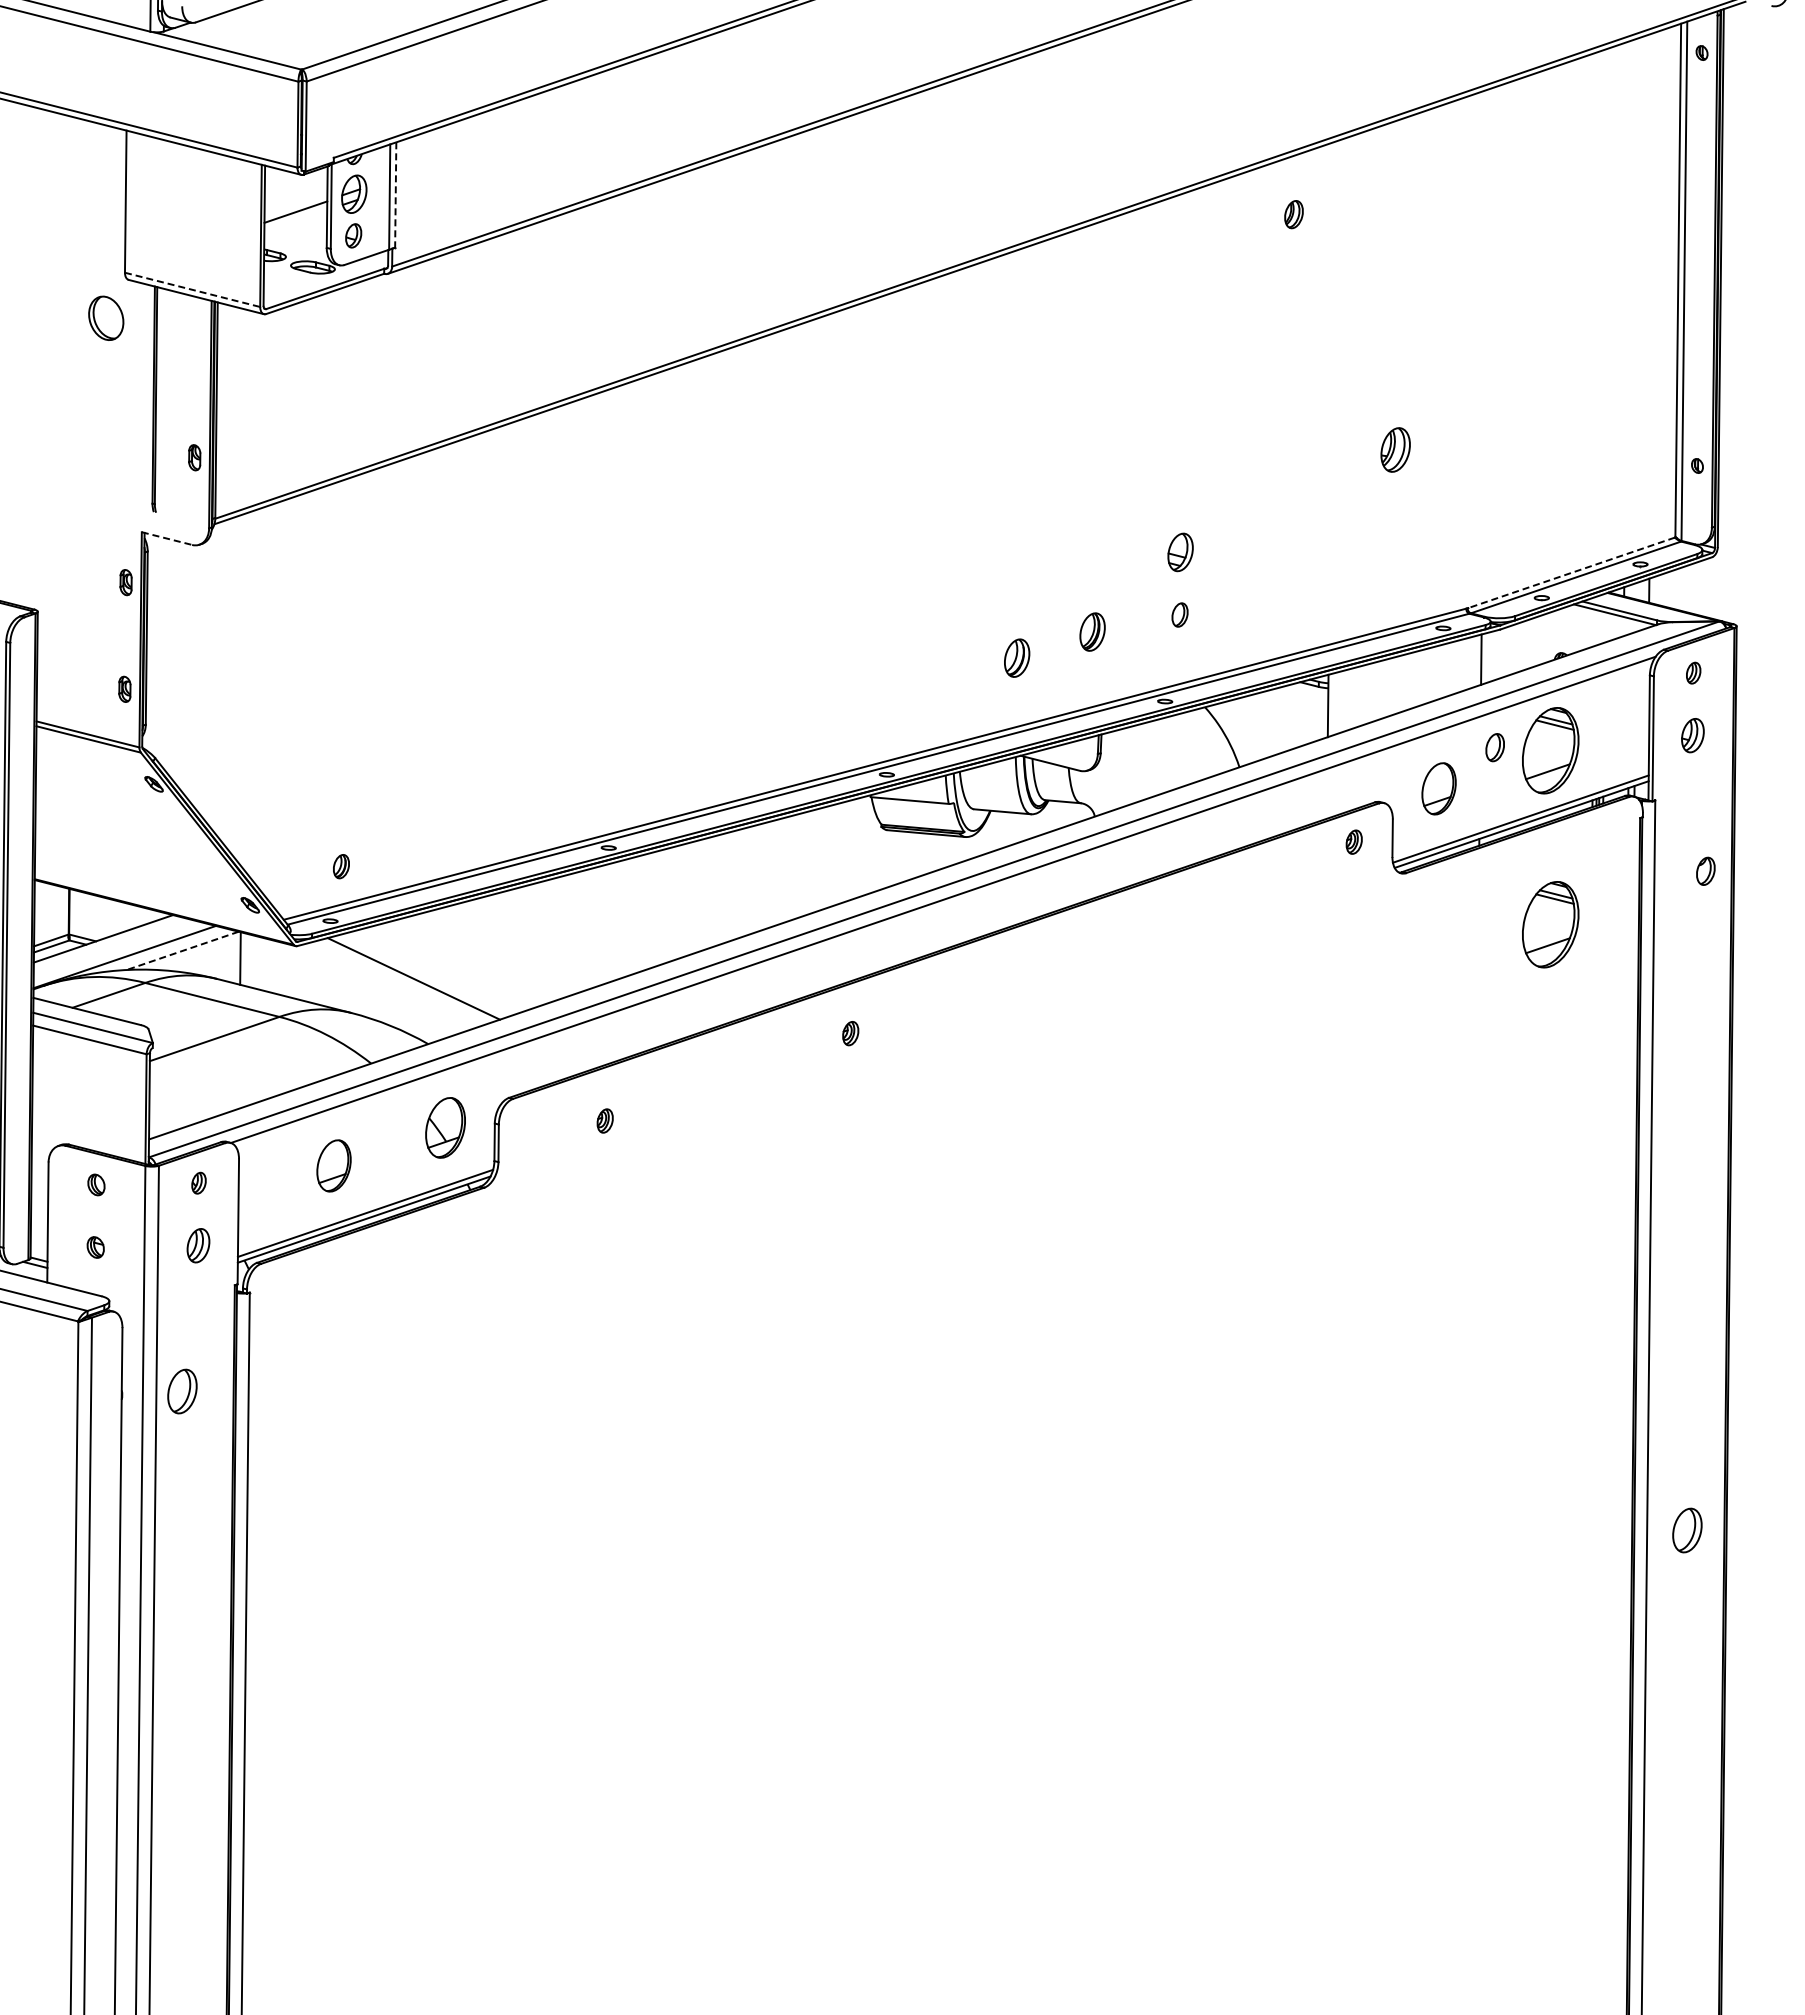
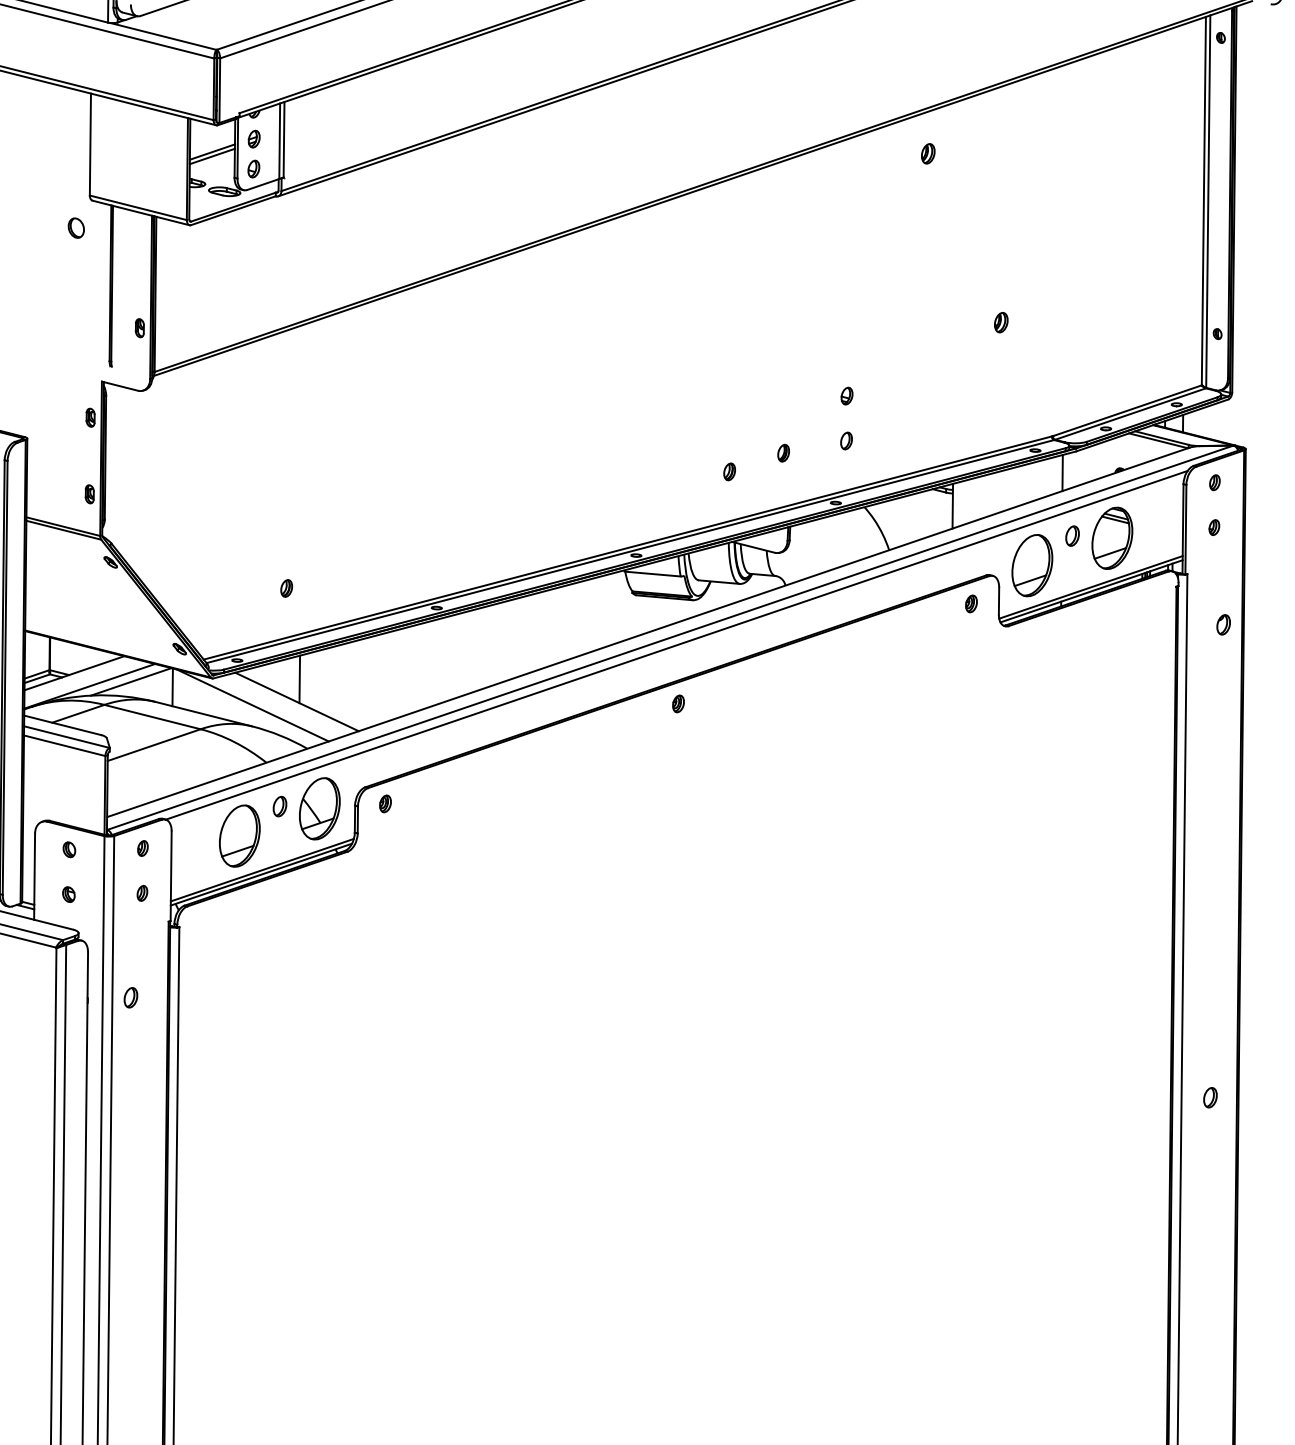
part: (353, 193) -> (253, 138), size x0.62
line: (395, 195) -> (283, 140), dashed -> solid
line: (295, 218) -> (212, 156), added
line: (192, 289) -> (138, 207), dashed -> solid
part: (105, 317) -> (75, 227), size x0.62
part: (1395, 449) -> (1001, 322), size x0.62
line: (166, 538) -> (119, 386), dashed -> solid
part: (1180, 552) -> (846, 396), size x0.62
line: (1571, 573) -> (1127, 411), dashed -> solid
part: (1091, 631) -> (783, 452), size x0.62
part: (1016, 657) -> (729, 471), size x0.62
part: (1692, 735) -> (1214, 527), size x0.62
part: (1438, 788) -> (1031, 565), size x1.67
part: (341, 866) -> (286, 588), moved
part: (1550, 924) -> (1112, 662), removed
line: (417, 947) -> (299, 679), added
line: (182, 951) -> (131, 682), dashed -> solid
line: (352, 983) -> (253, 705), added
part: (850, 1033) -> (678, 703), moved
part: (604, 1120) -> (385, 803), moved
part: (389, 1124) -> (279, 806), added
part: (445, 1127) -> (319, 808), size x1.43
part: (333, 1165) -> (239, 835), size x1.67
part: (197, 1245) -> (141, 893), size x0.62
part: (181, 1390) -> (130, 997), size x0.62
part: (1687, 1530) -> (1210, 1097), size x0.62

